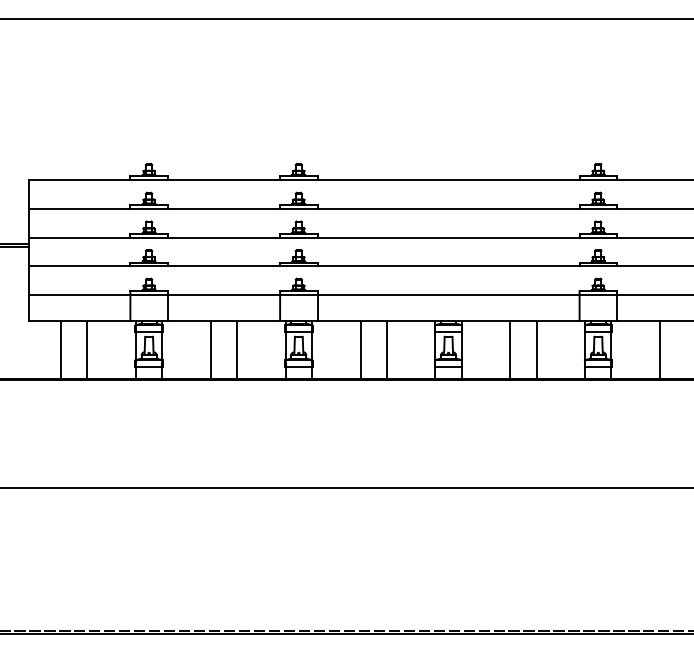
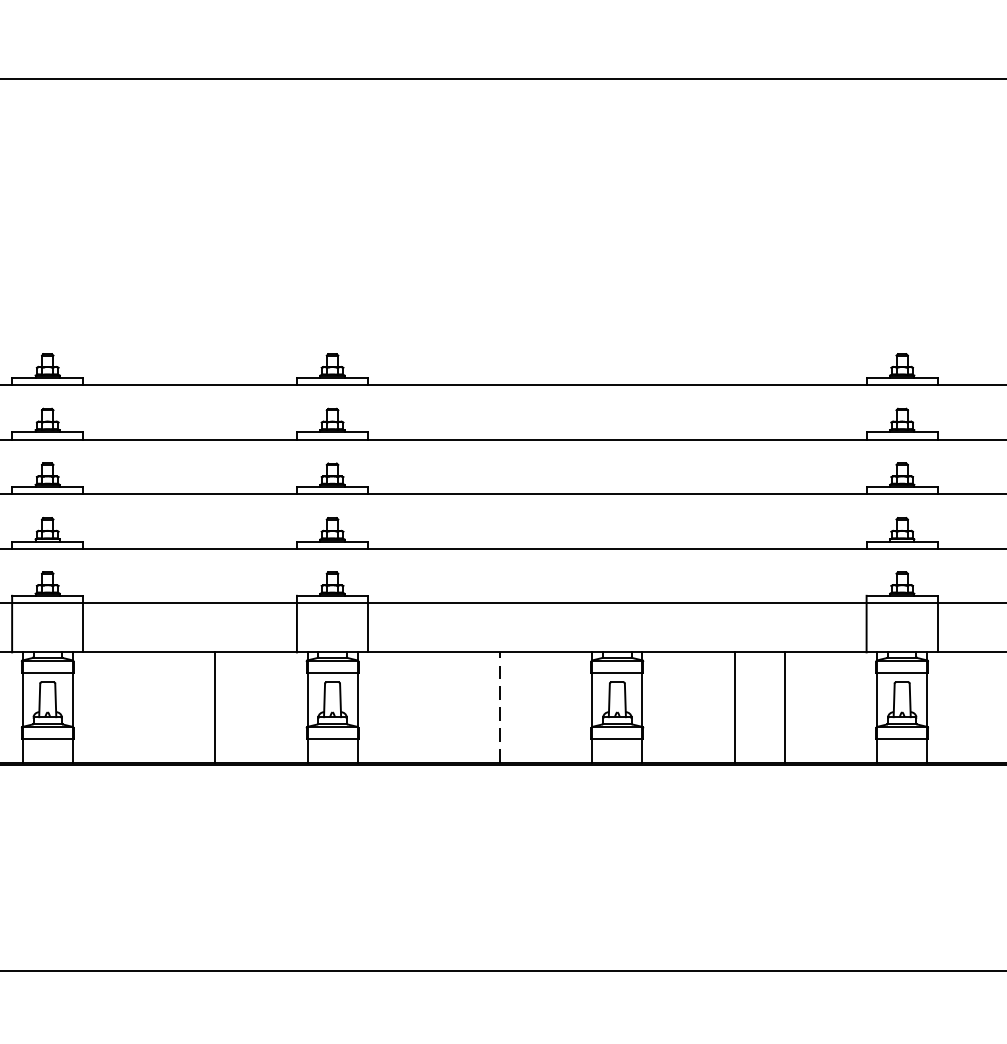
line: (210, 349) -> (164, 706), removed
line: (360, 349) -> (449, 706), removed
line: (386, 349) -> (499, 706), solid -> dashed

